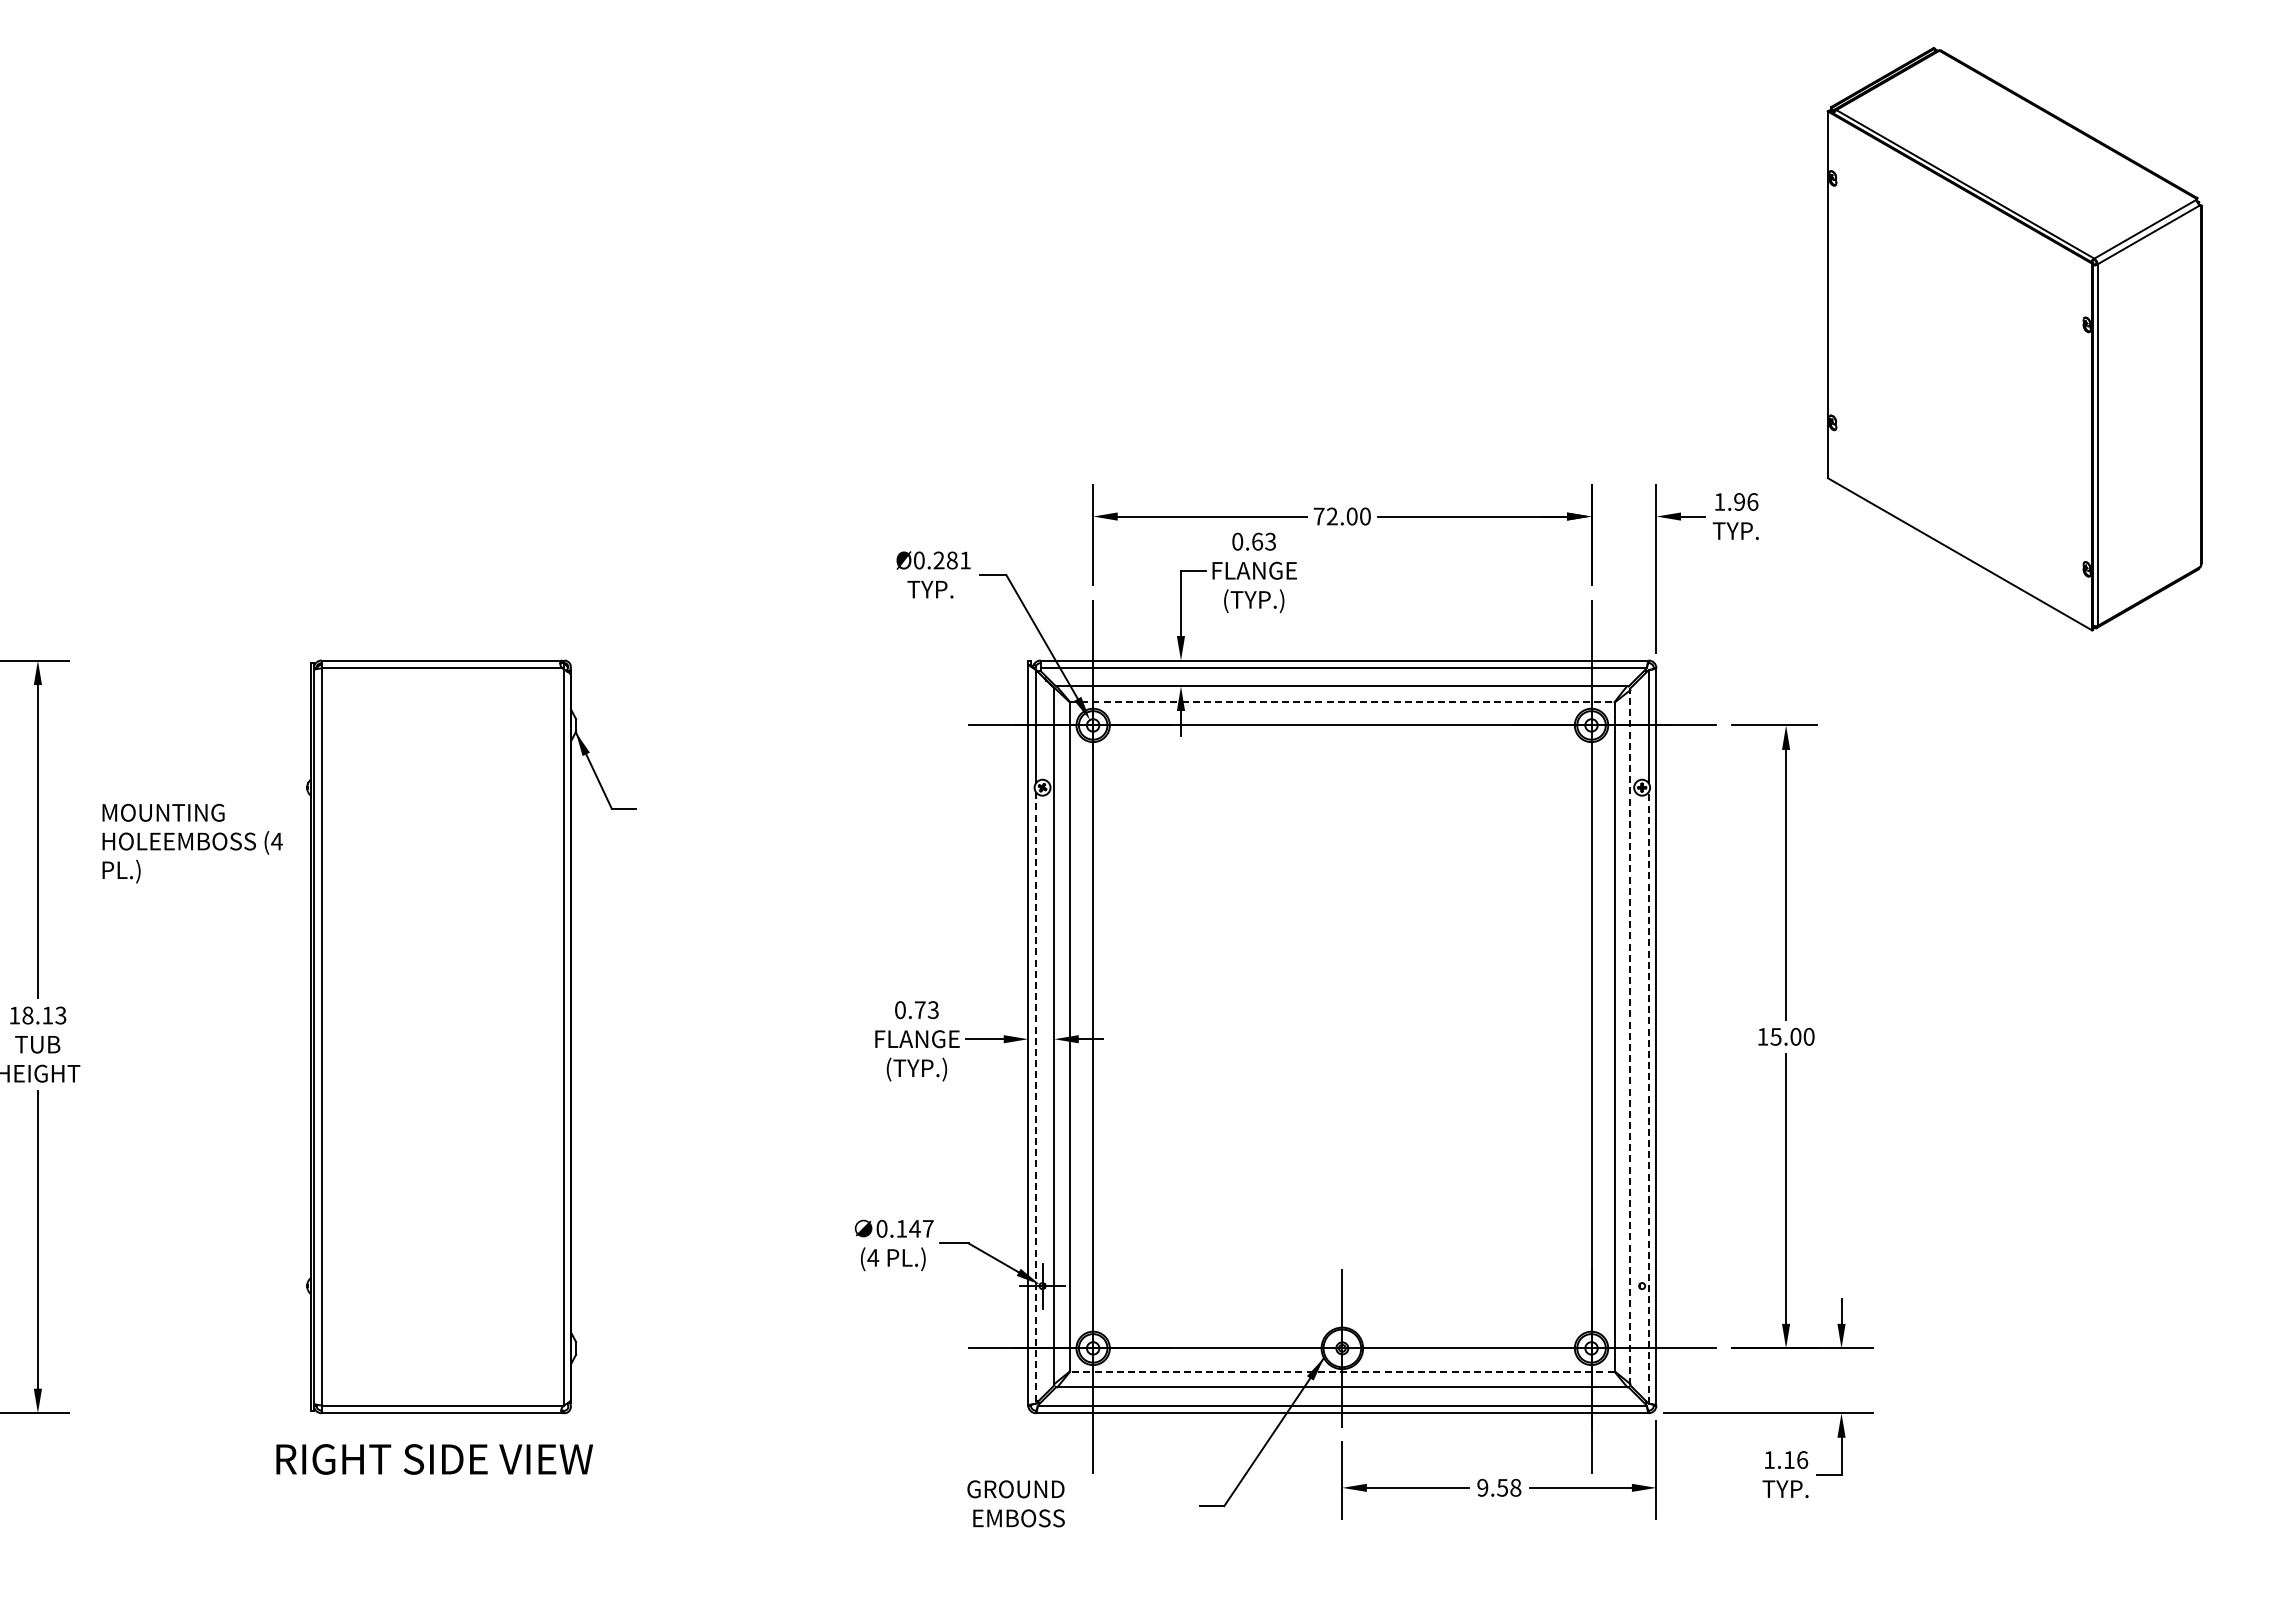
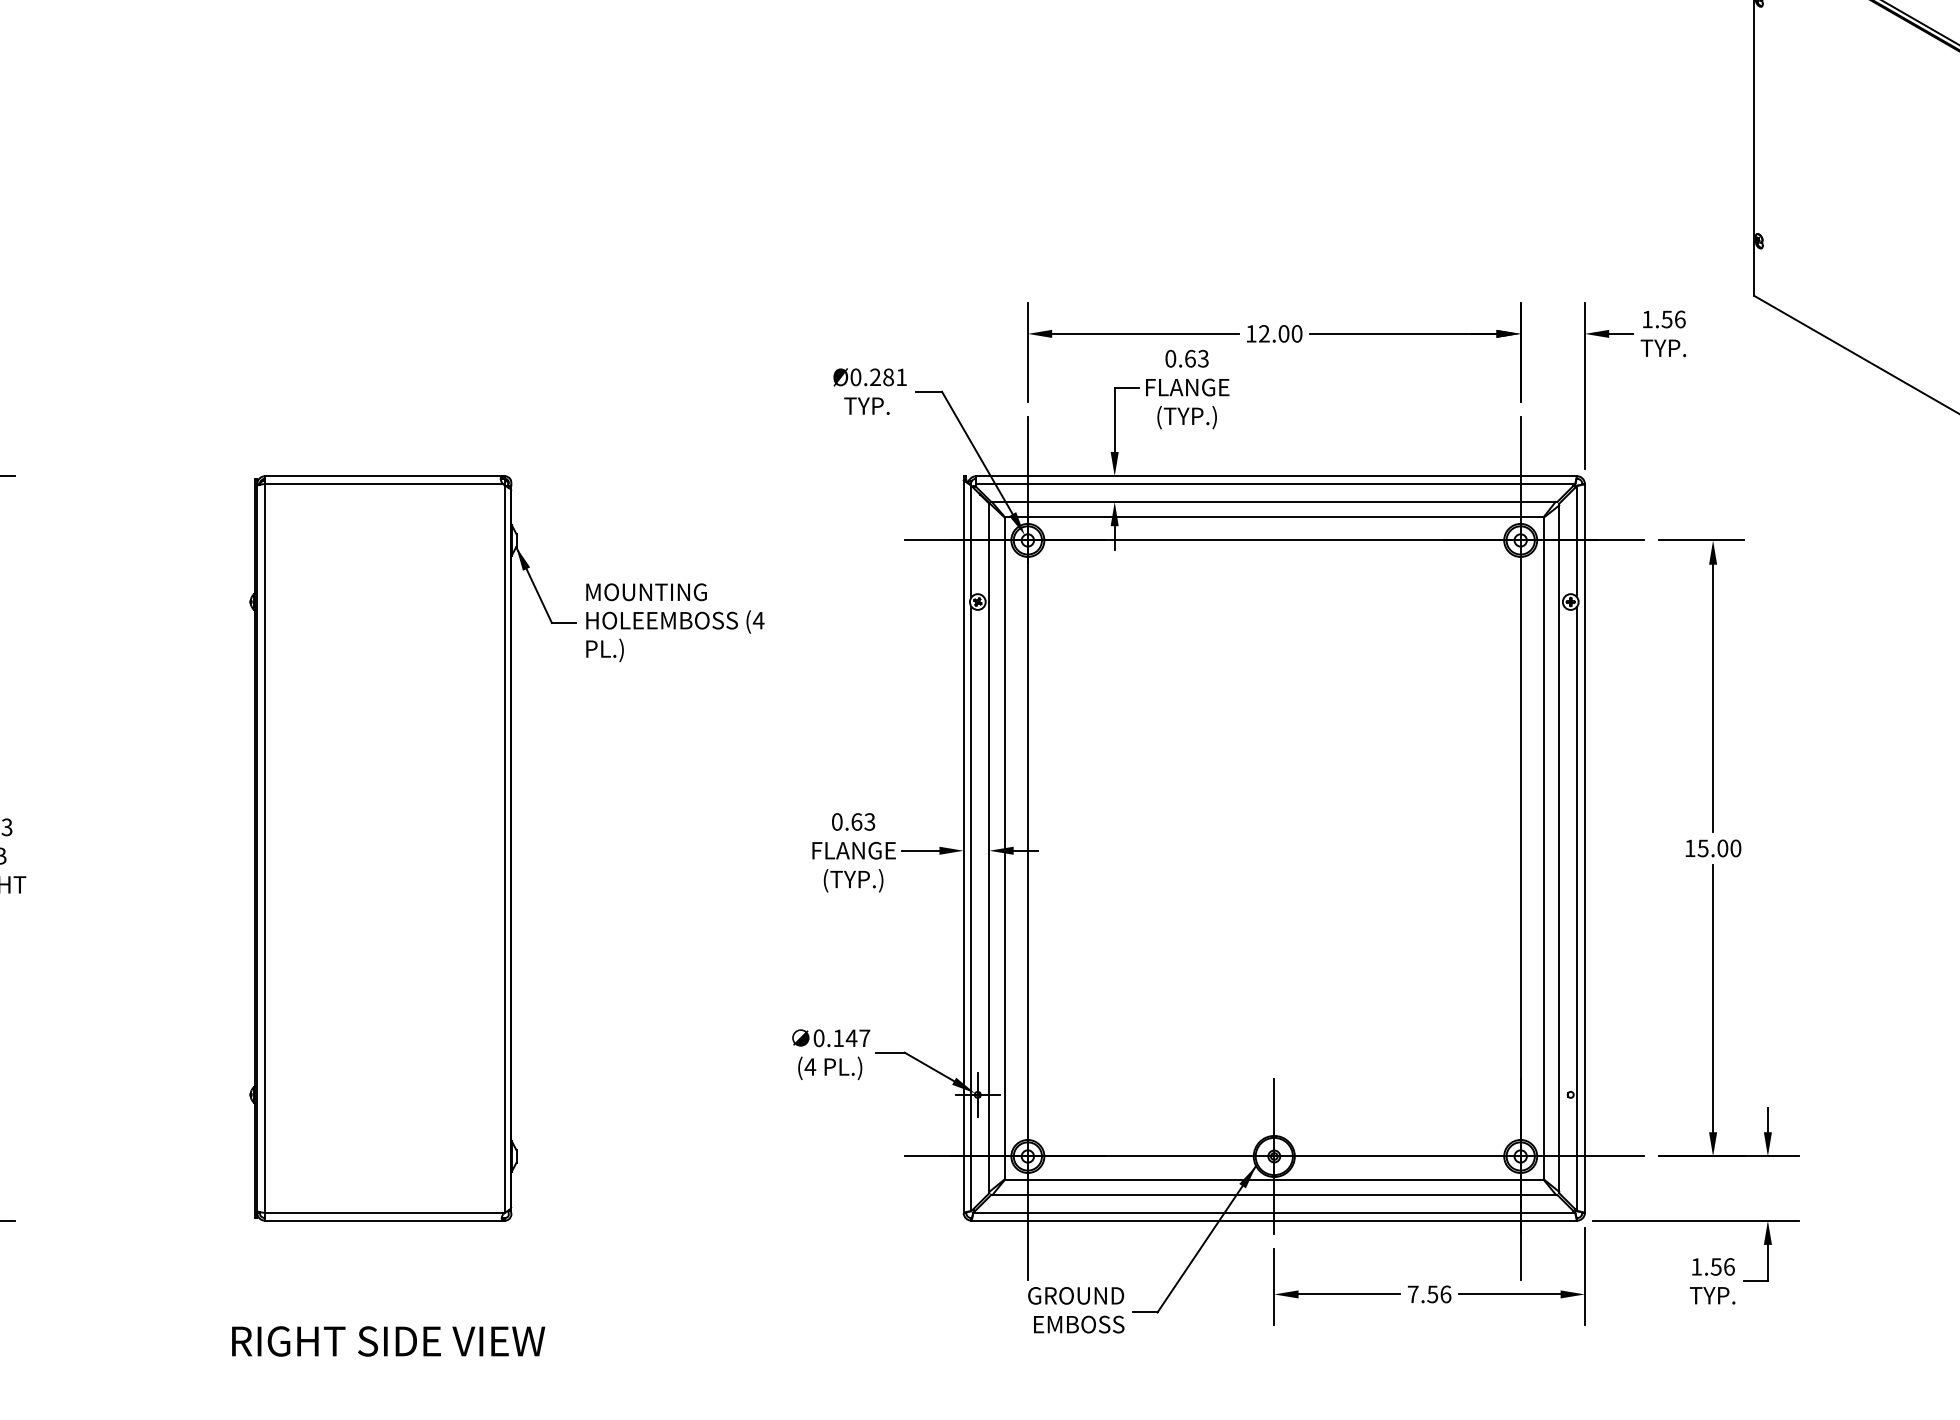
text: (1739, 501) -> (1667, 319), 1.96 -> 1.56
text: (1318, 516) -> (1250, 333), 72.00 -> 12.00
line: (1342, 702) -> (1274, 517), dashed -> solid
text: (192, 843) -> (675, 622), moved
text: (919, 1010) -> (856, 822), 0.73 -> 0.63
line: (1630, 1036) -> (1559, 848), dashed -> solid
line: (1036, 1098) -> (971, 909), dashed -> solid
line: (1648, 1098) -> (1577, 909), dashed -> solid
line: (1341, 1371) -> (1273, 1179), dashed -> solid
text: (434, 1459) -> (388, 1341), moved
text: (1788, 1459) -> (1715, 1266), 1.16 -> 1.56
text: (1499, 1487) -> (1429, 1294), 9.58 -> 7.56
text: (1015, 1503) -> (1075, 1309), moved

